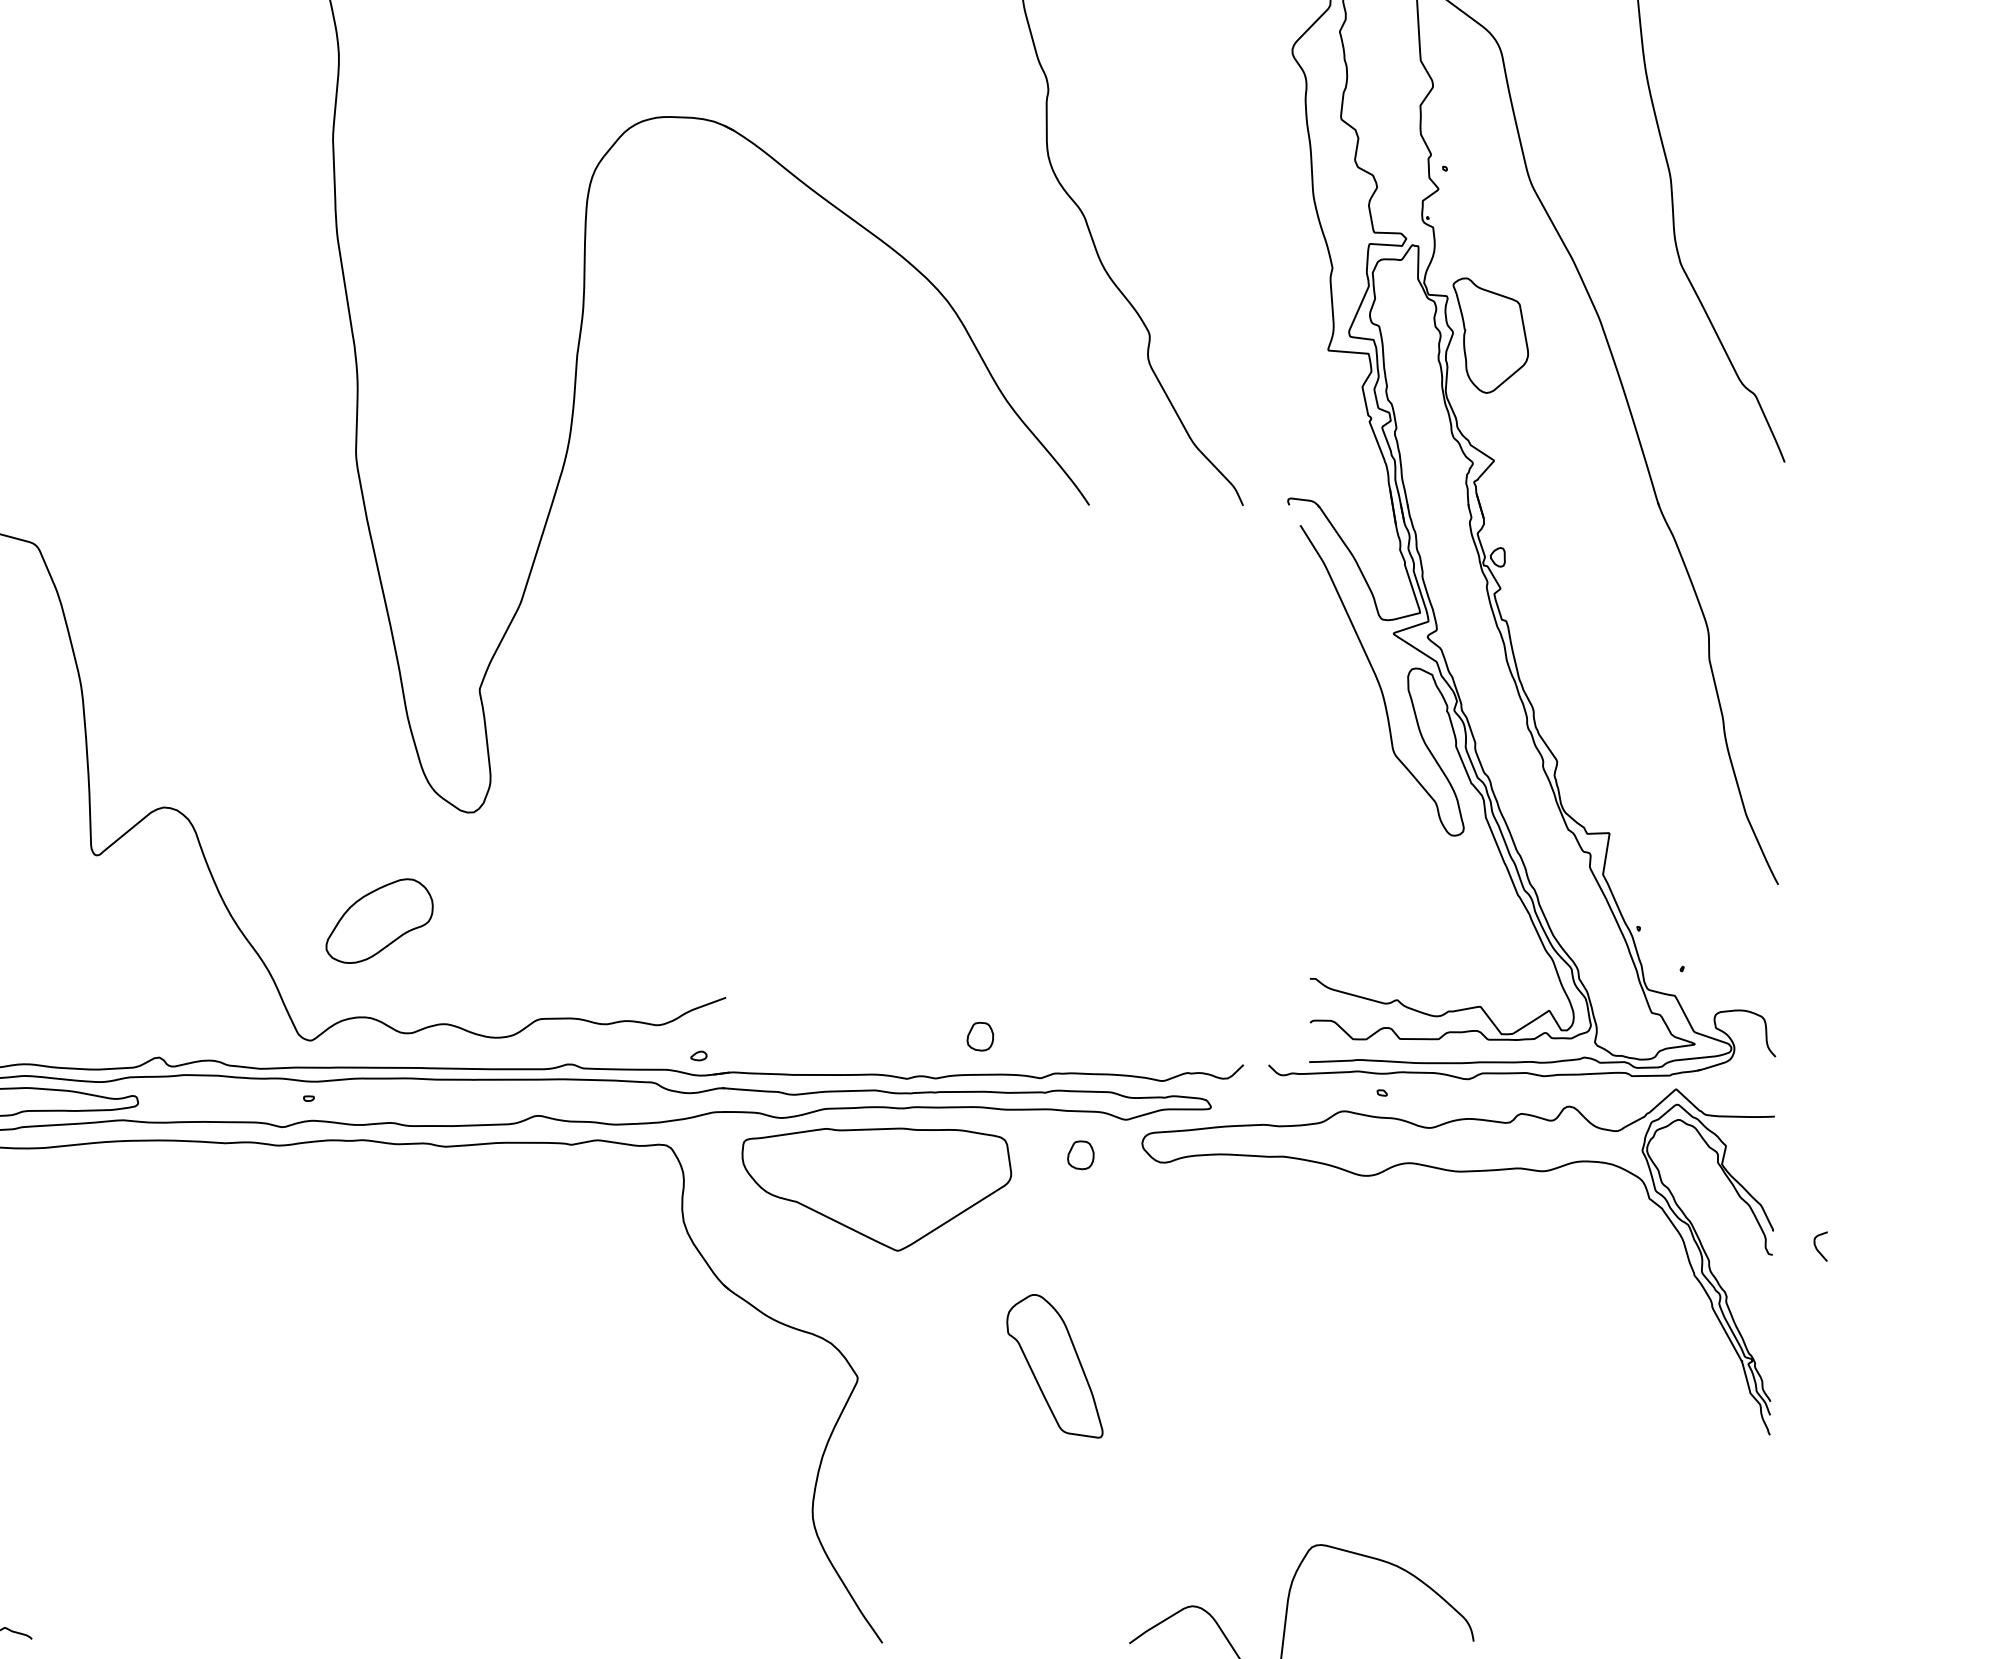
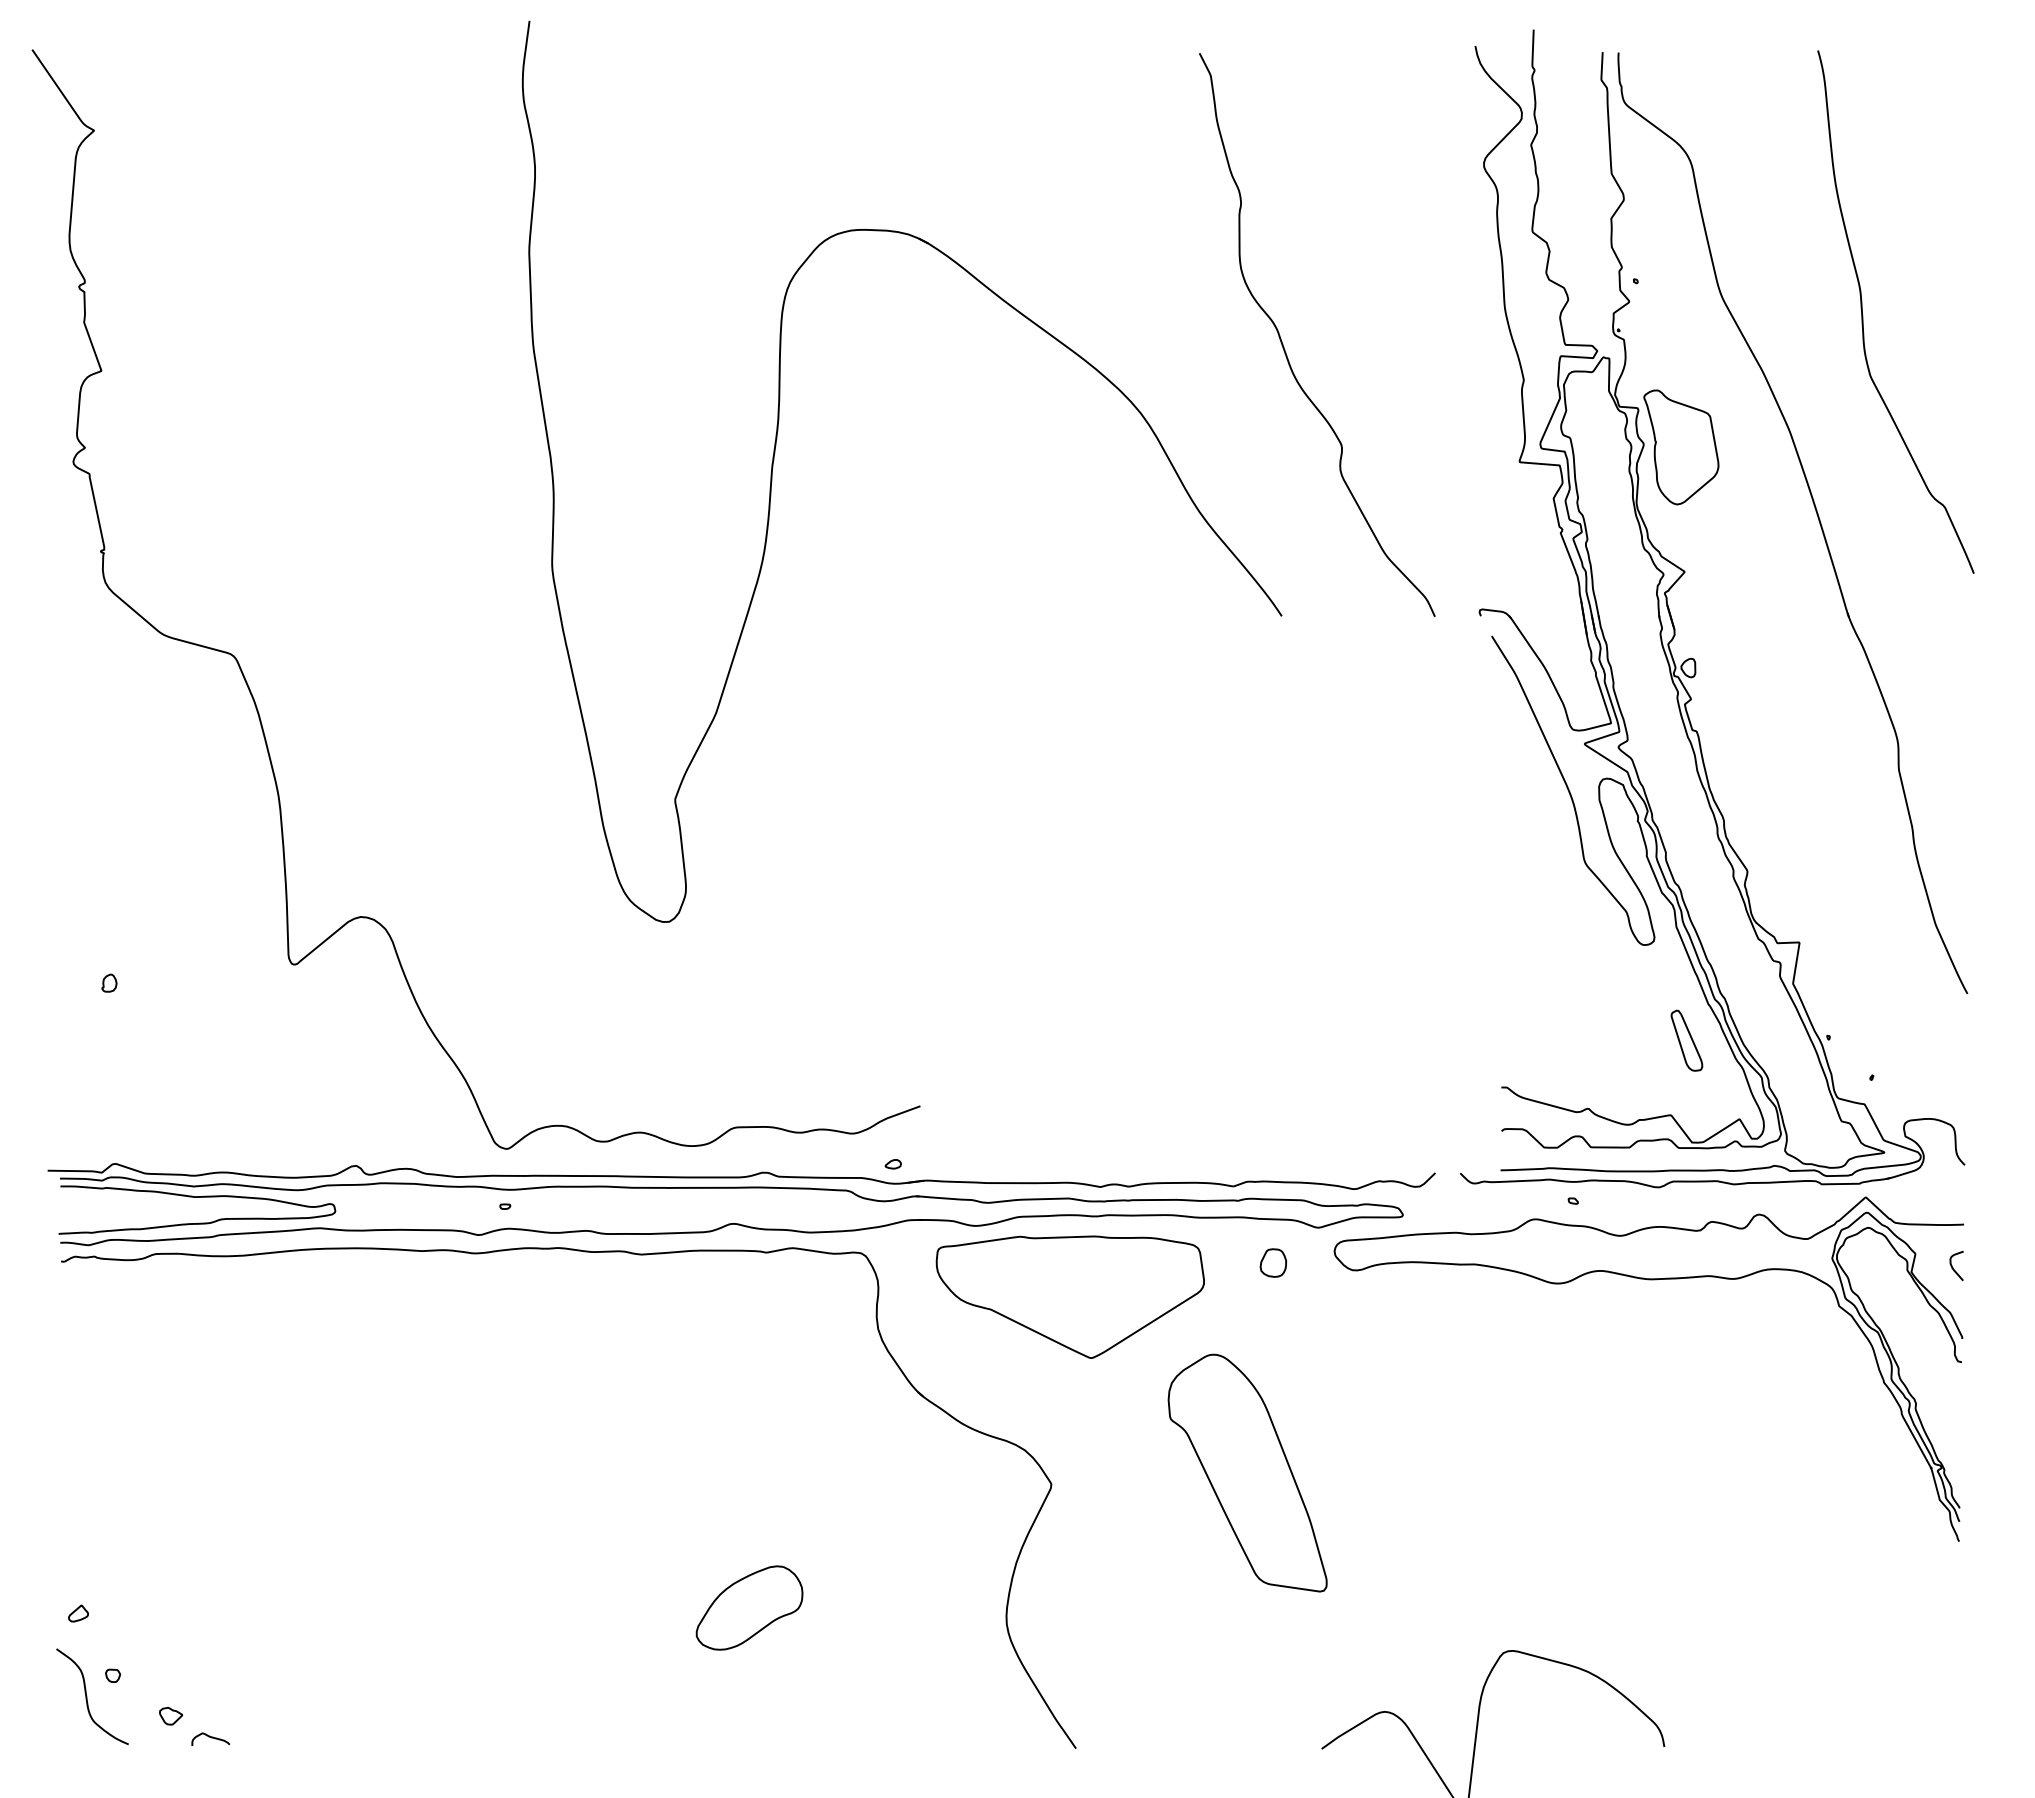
part: (379, 920) -> (749, 1607), moved
part: (1495, 931) -> (1686, 1040), added
part: (980, 1036) -> (1173, 1144), removed
curve: (1817, 1248) -> (1953, 1267), moved
part: (1054, 1365) -> (1247, 1472), size x1.67

